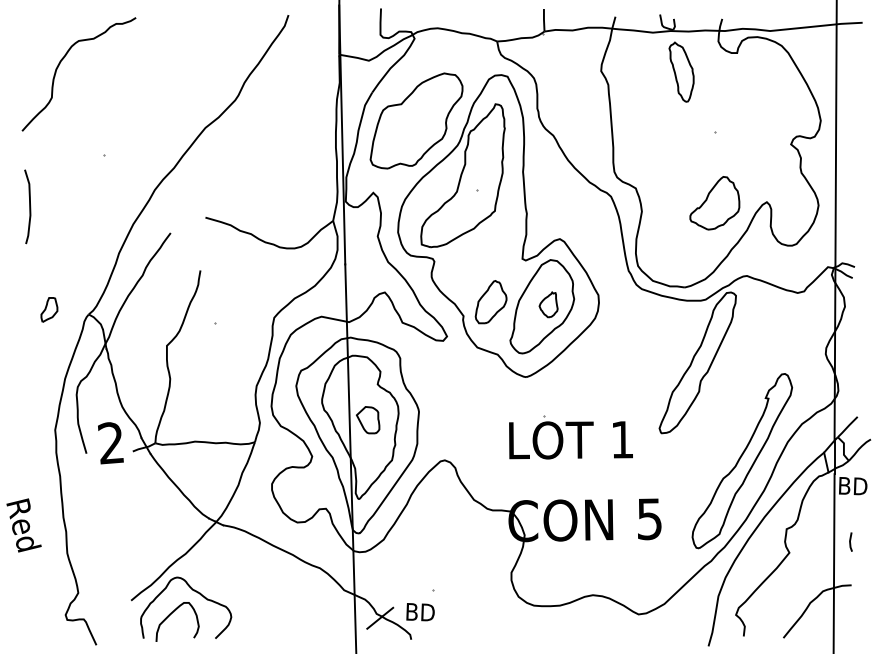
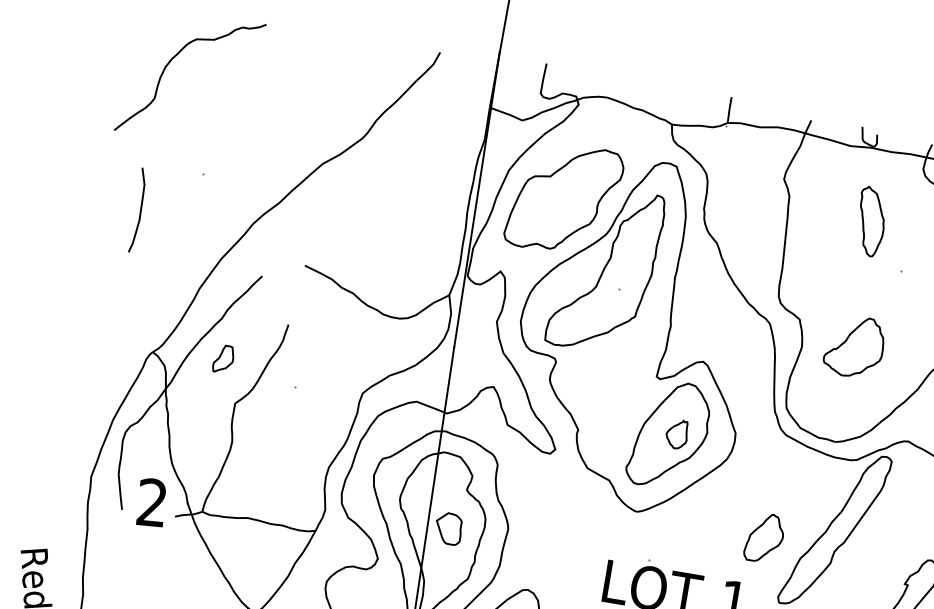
part: (681, 71) -> (870, 220), moved
part: (714, 203) -> (854, 346), moved
curve: (29, 206) -> (140, 210), moved
part: (490, 302) -> (763, 538), moved
part: (49, 309) -> (223, 358), moved

